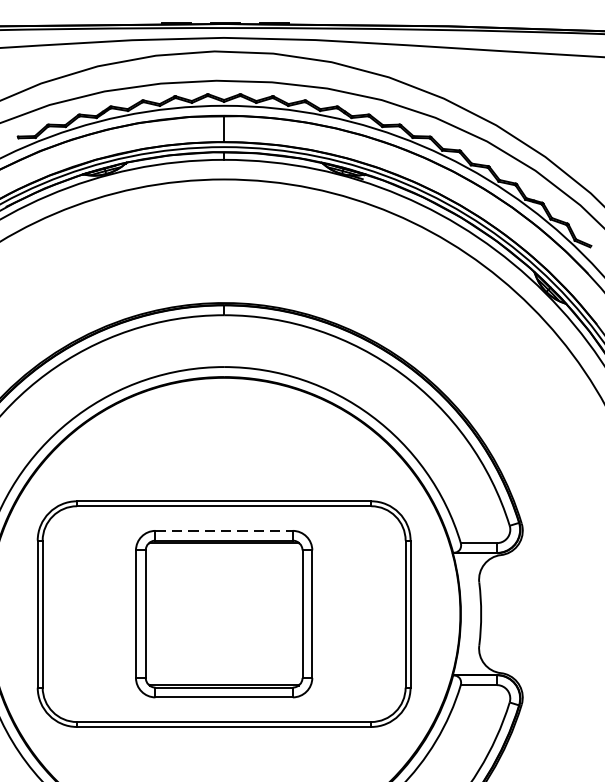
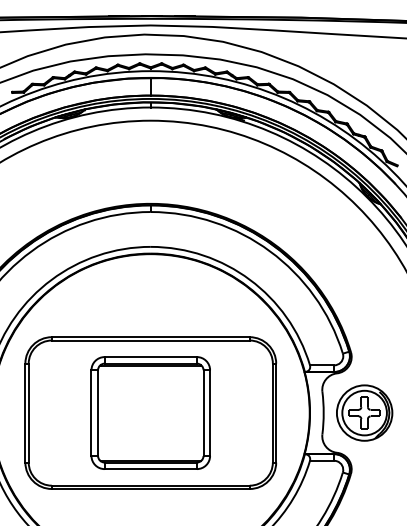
line: (225, 531) -> (151, 357), dashed -> solid
part: (541, 613) -> (364, 412), added

